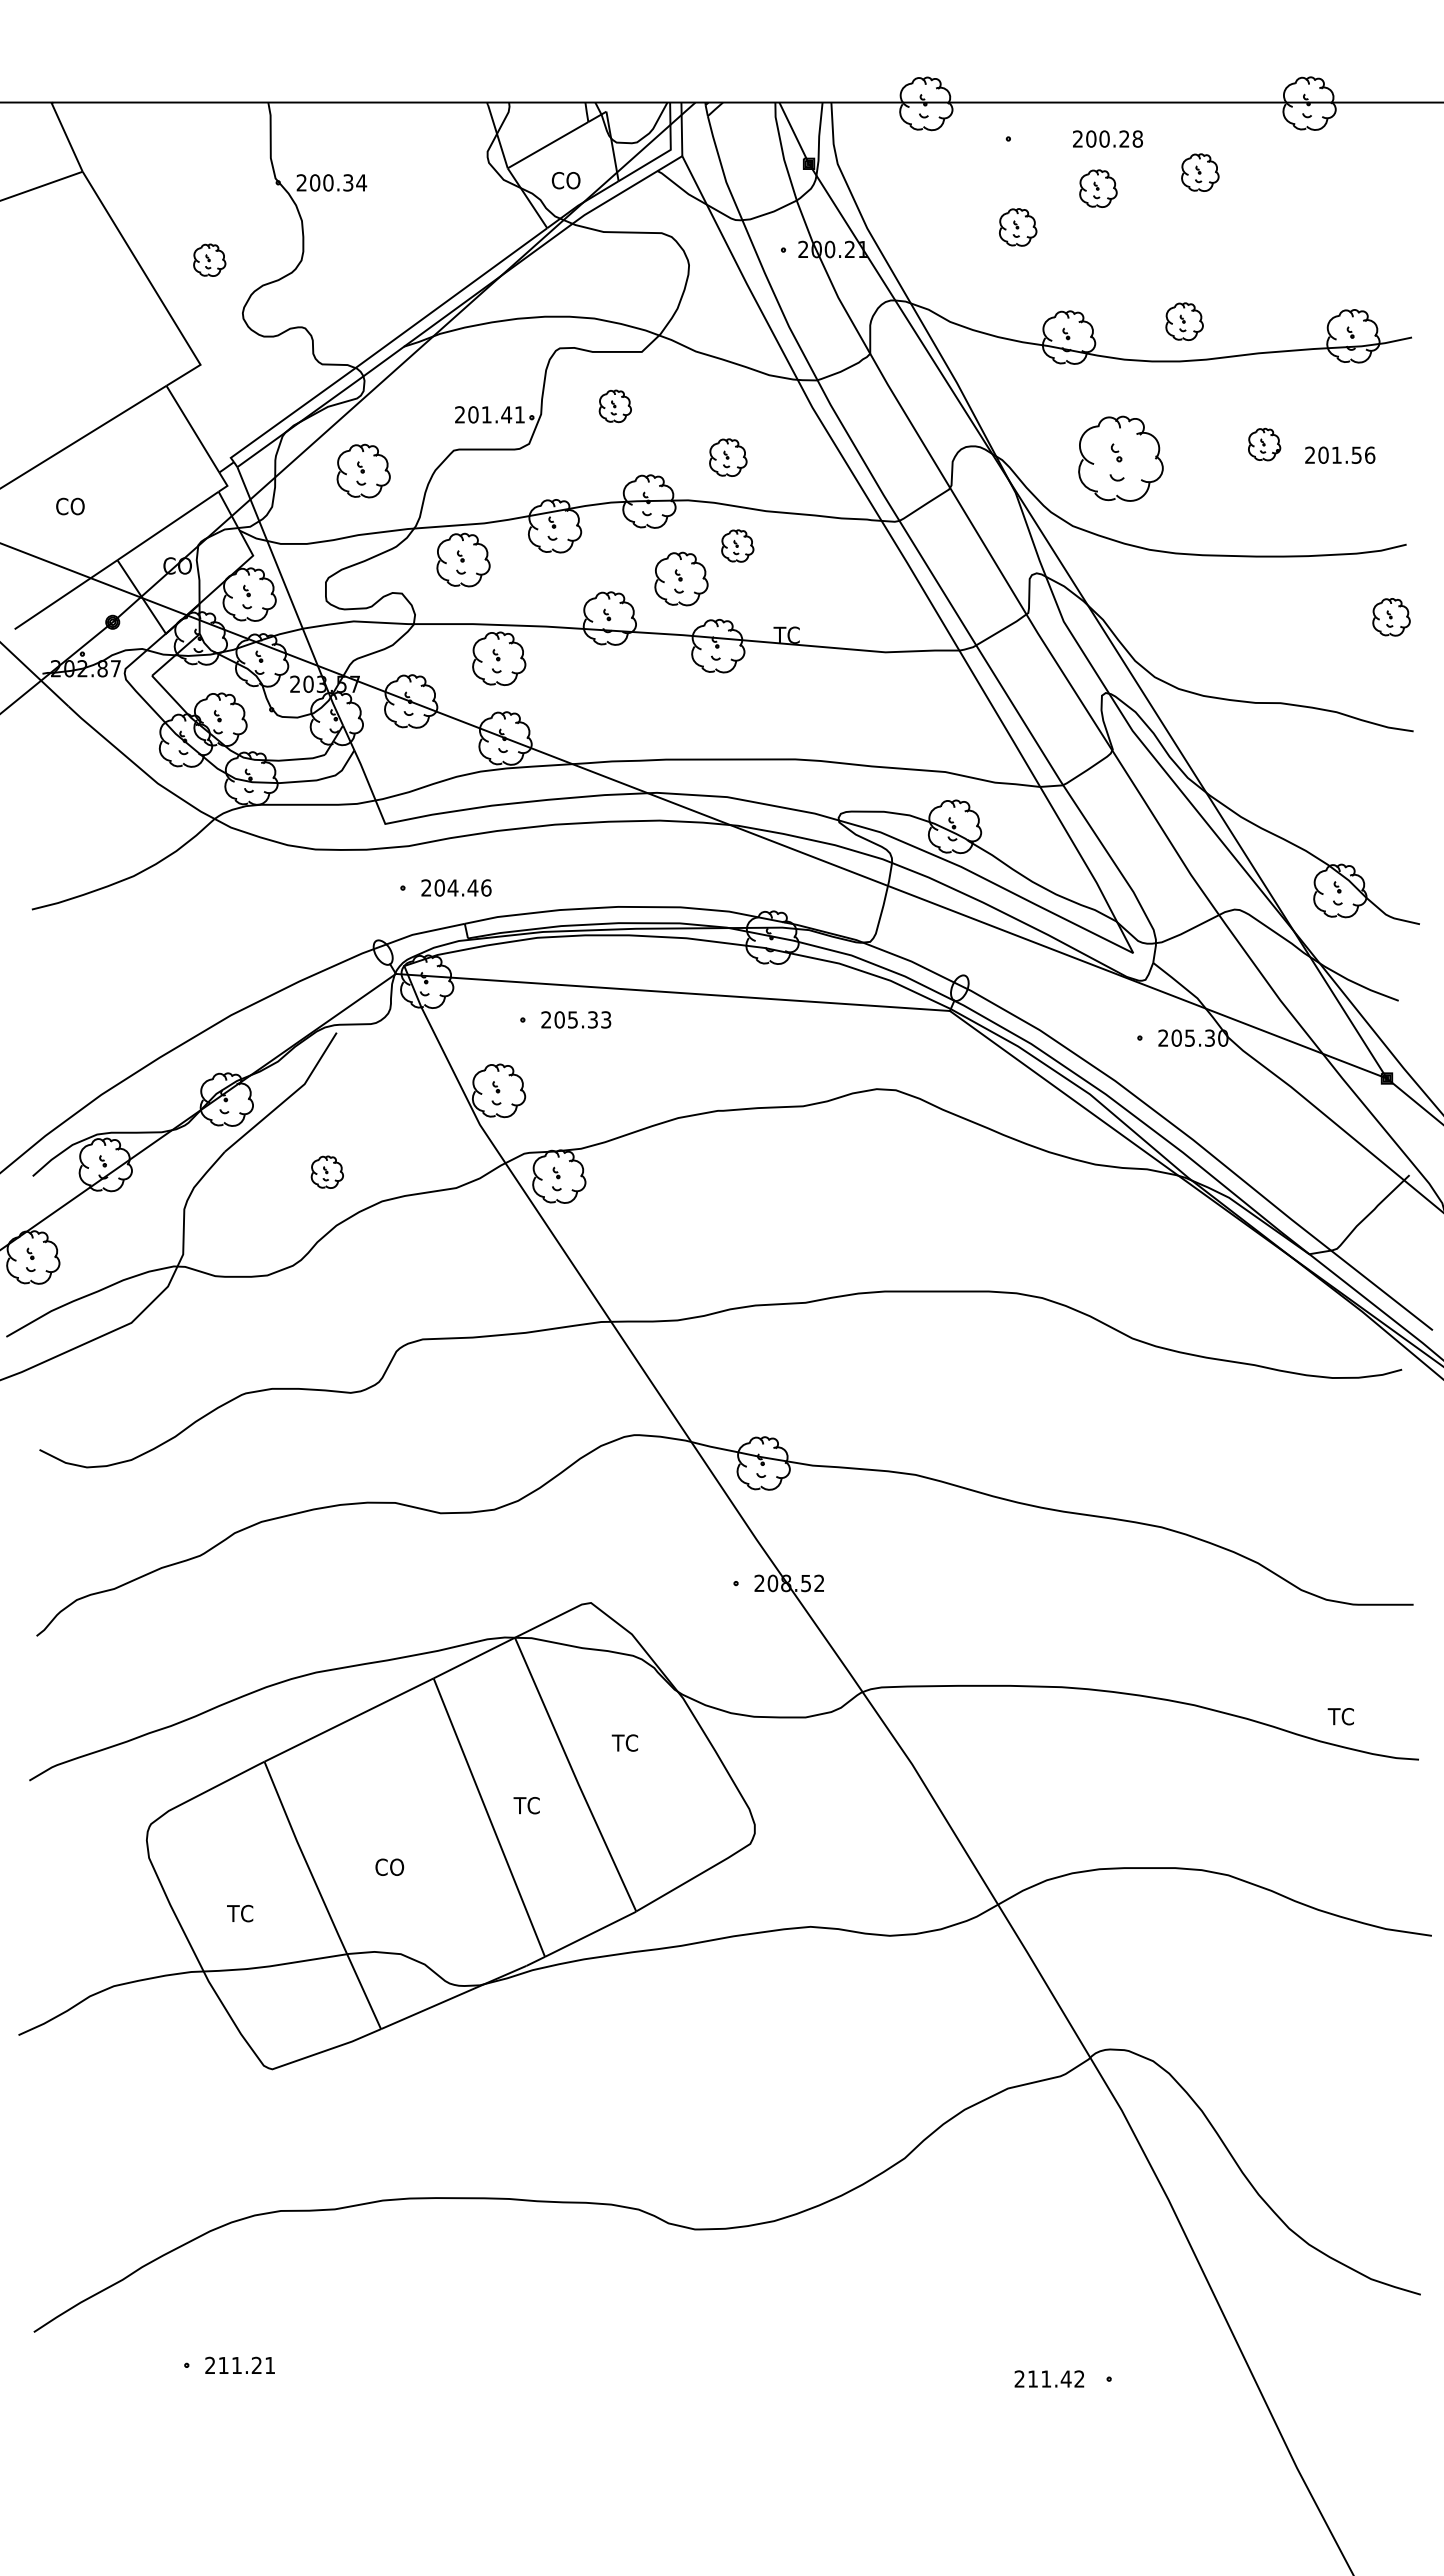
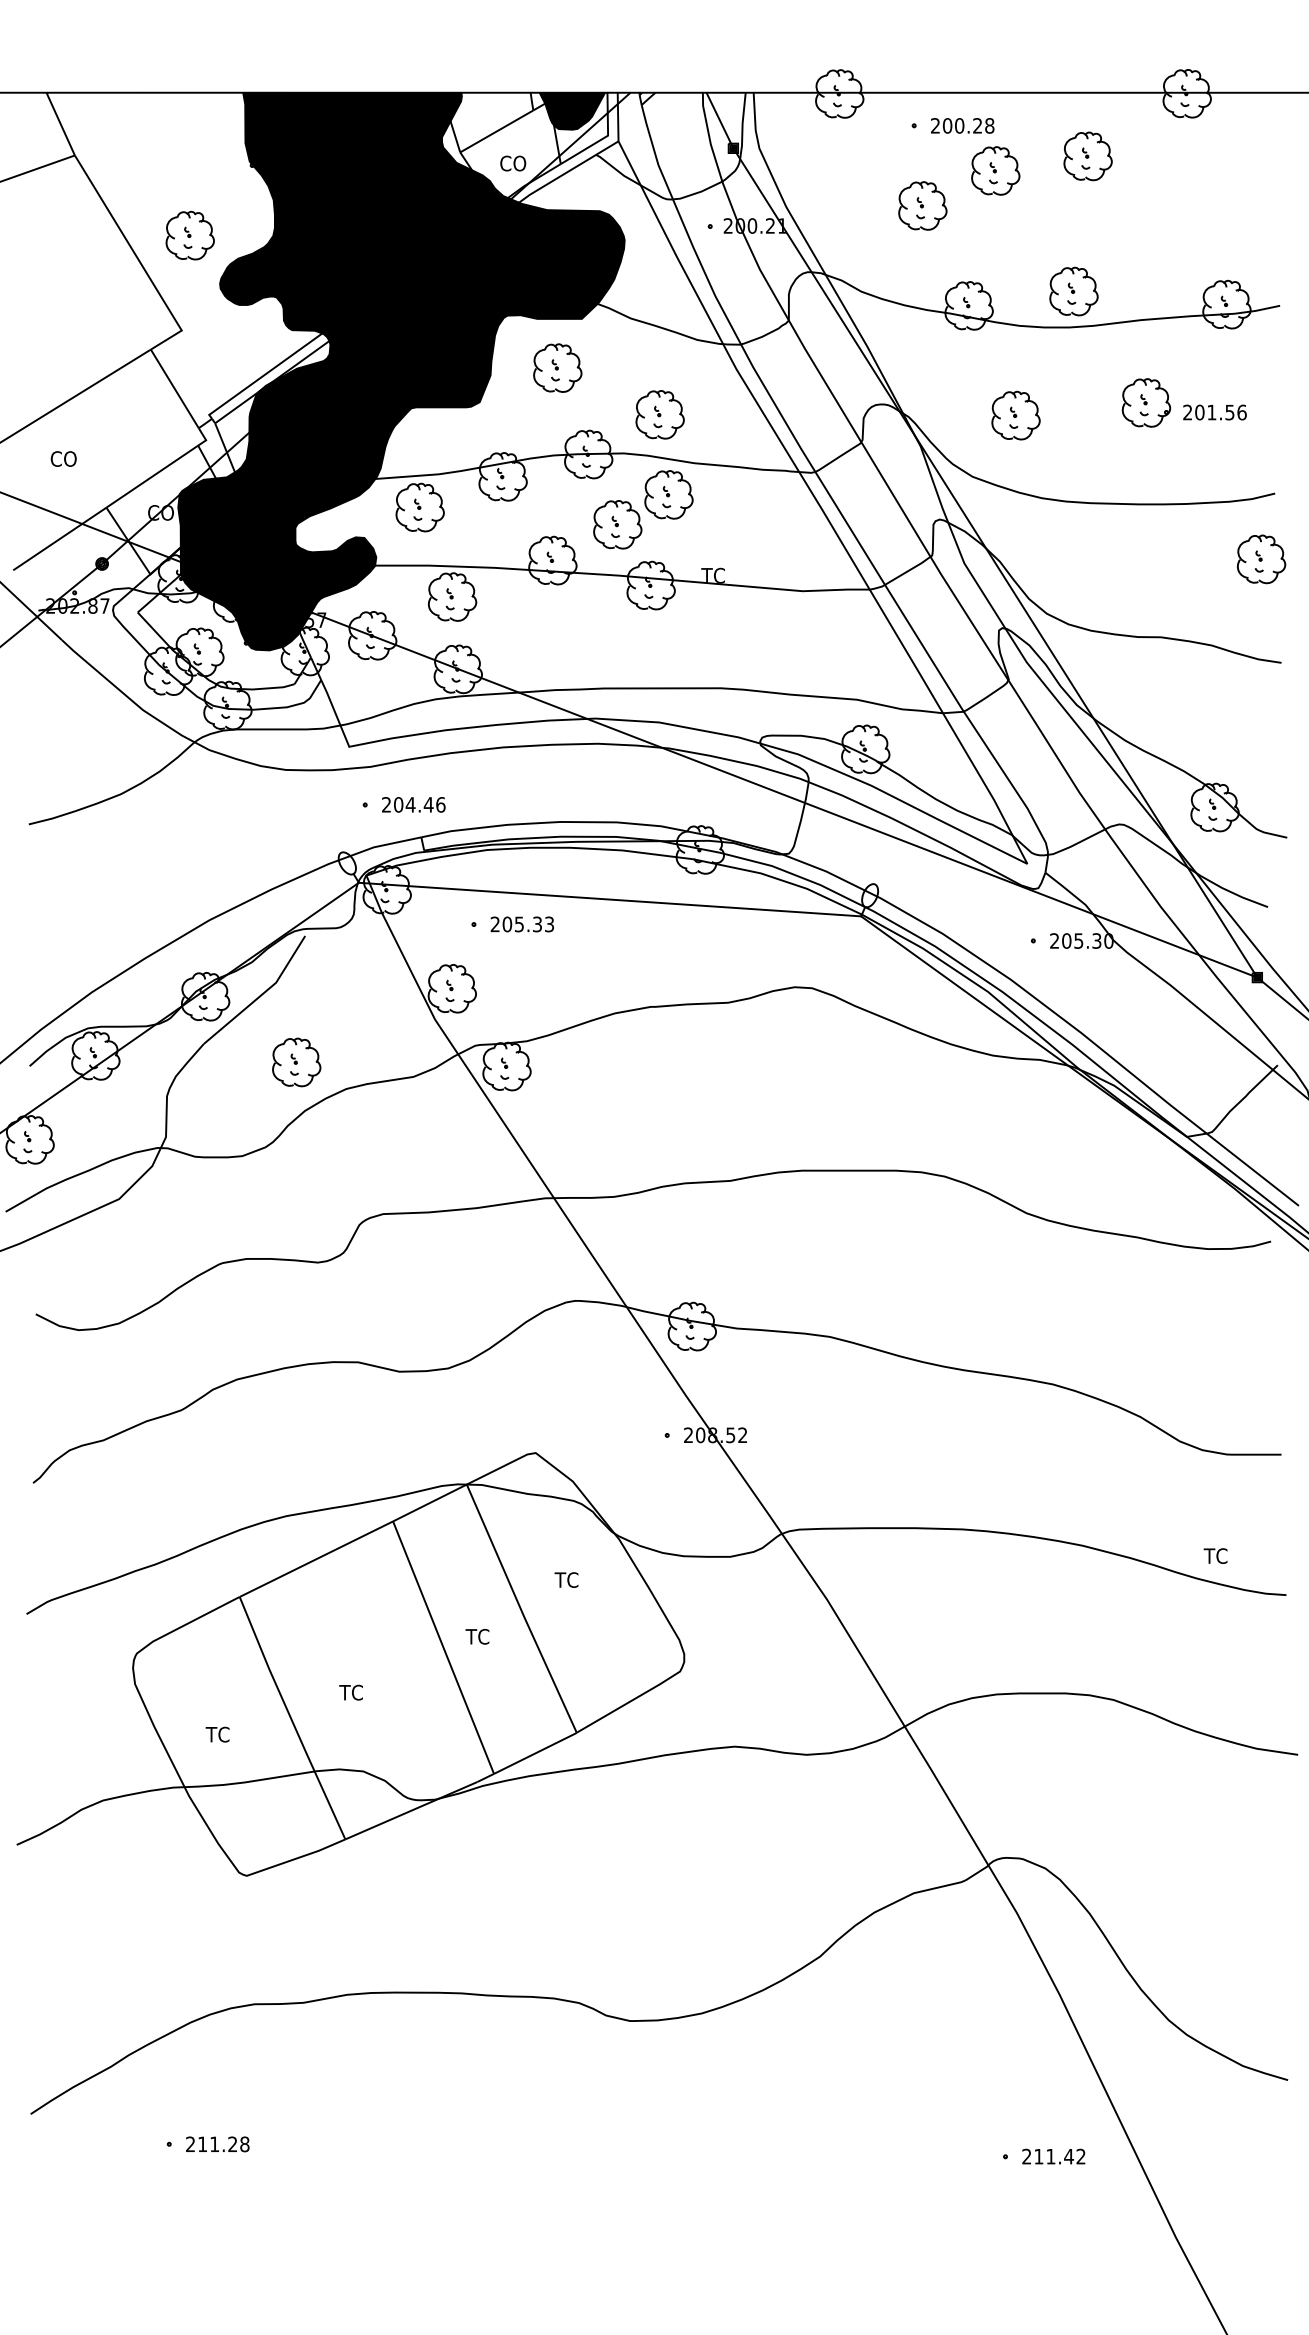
fill: (631, 122) -> (572, 110), added
text: (1107, 138) -> (962, 125), moved
part: (1200, 172) -> (1088, 156), size x1.43
part: (1098, 188) -> (995, 170), size x1.43
part: (1018, 227) -> (923, 206), size x1.43
part: (209, 260) -> (189, 235), size x1.67
part: (1184, 321) -> (1073, 291), size x1.43
part: (615, 406) -> (557, 368), size x1.67
fill: (442, 409) -> (401, 371), added
part: (1264, 444) -> (1146, 402), size x1.67
part: (728, 457) -> (660, 414), size x1.43
part: (1120, 458) -> (1015, 415), size x0.62
part: (737, 545) -> (668, 494), size x1.67
part: (1391, 617) -> (1261, 559), size x1.43
part: (327, 1172) -> (296, 1062), size x1.67
text: (389, 1866) -> (353, 1691), CO -> TC
text: (270, 2365) -> (245, 2144), 211.21 -> 211.28
text: (1049, 2378) -> (1053, 2156), moved

